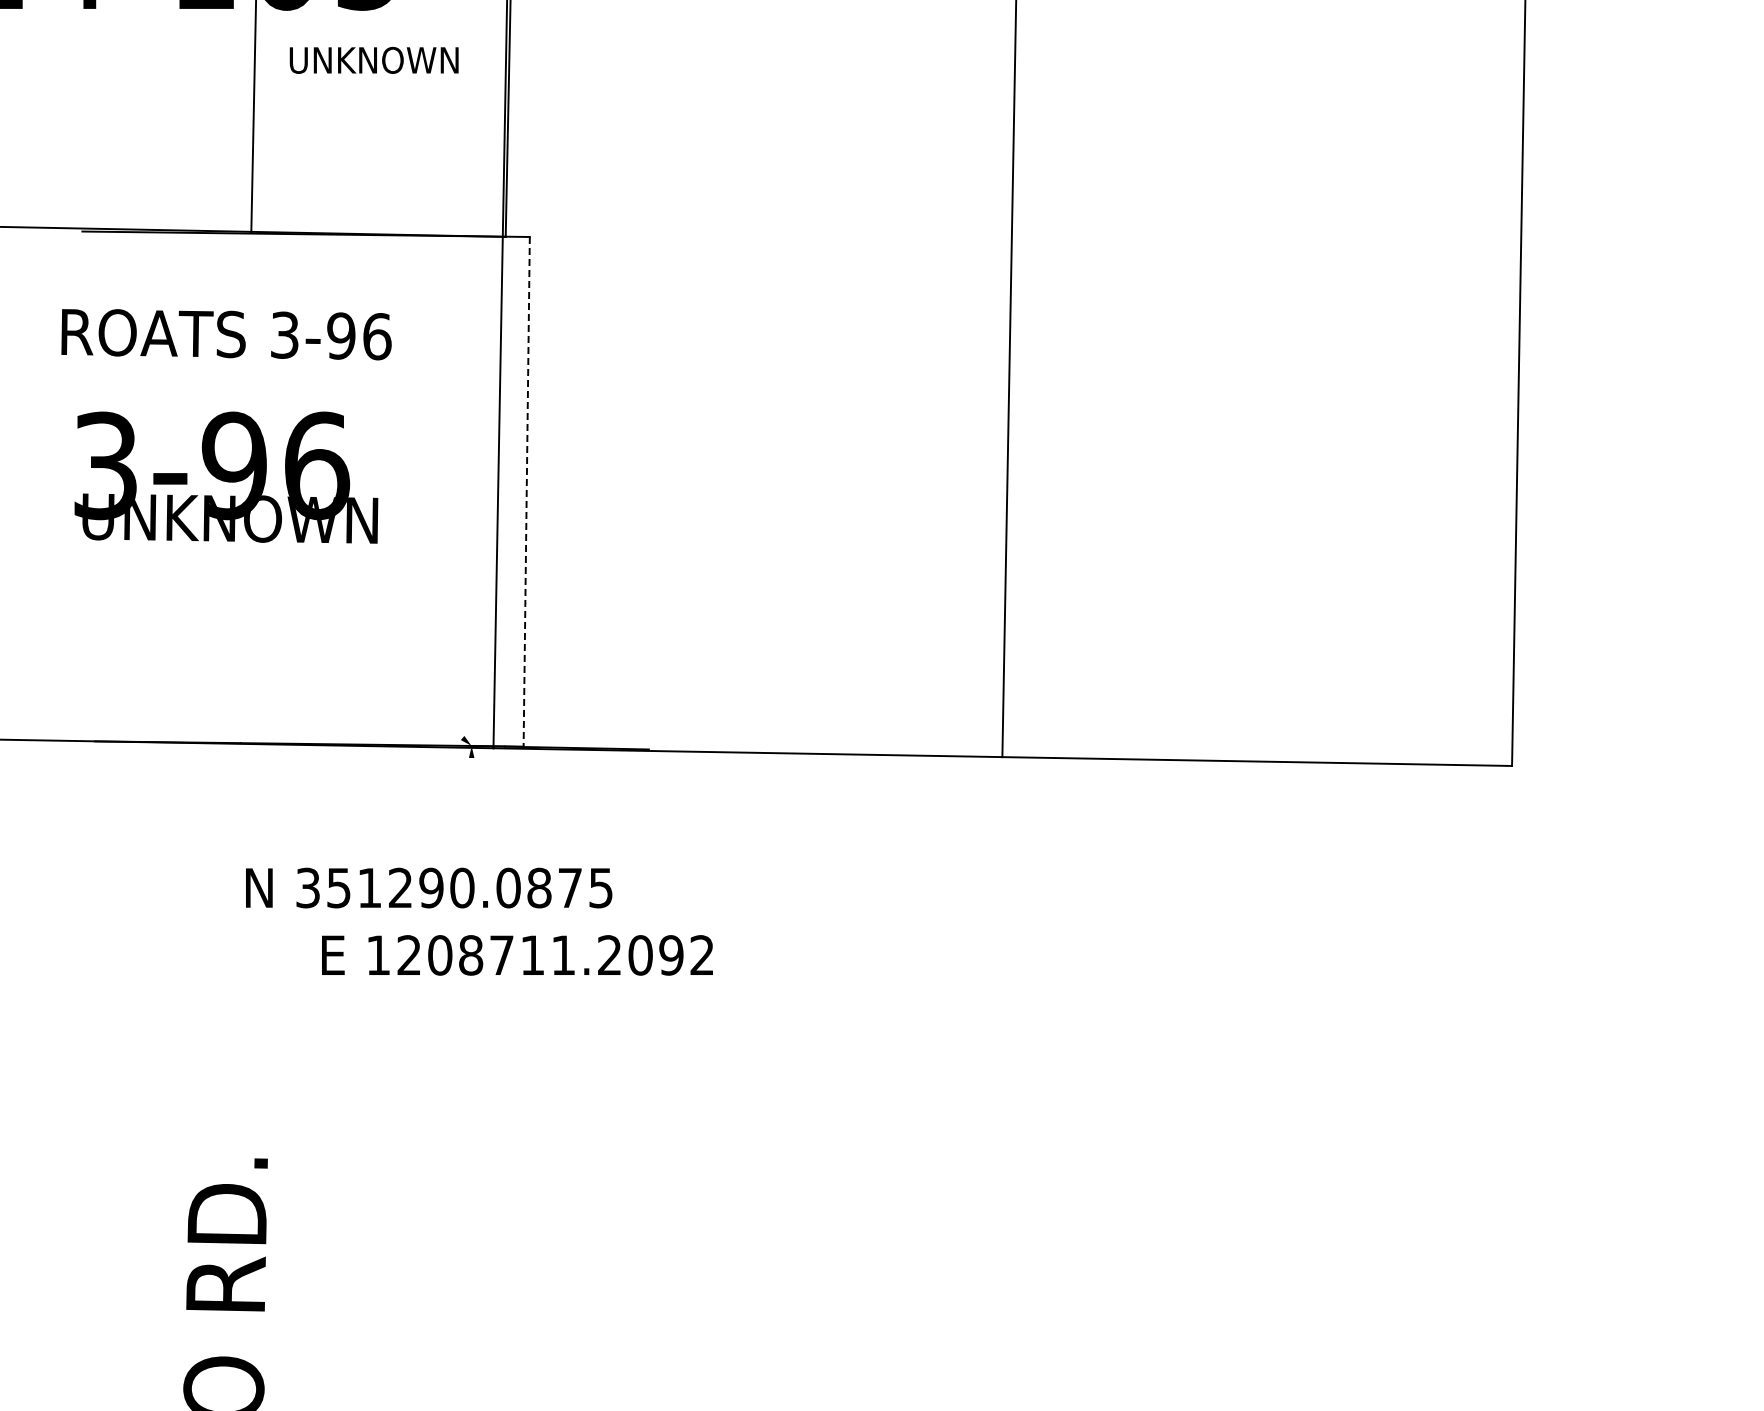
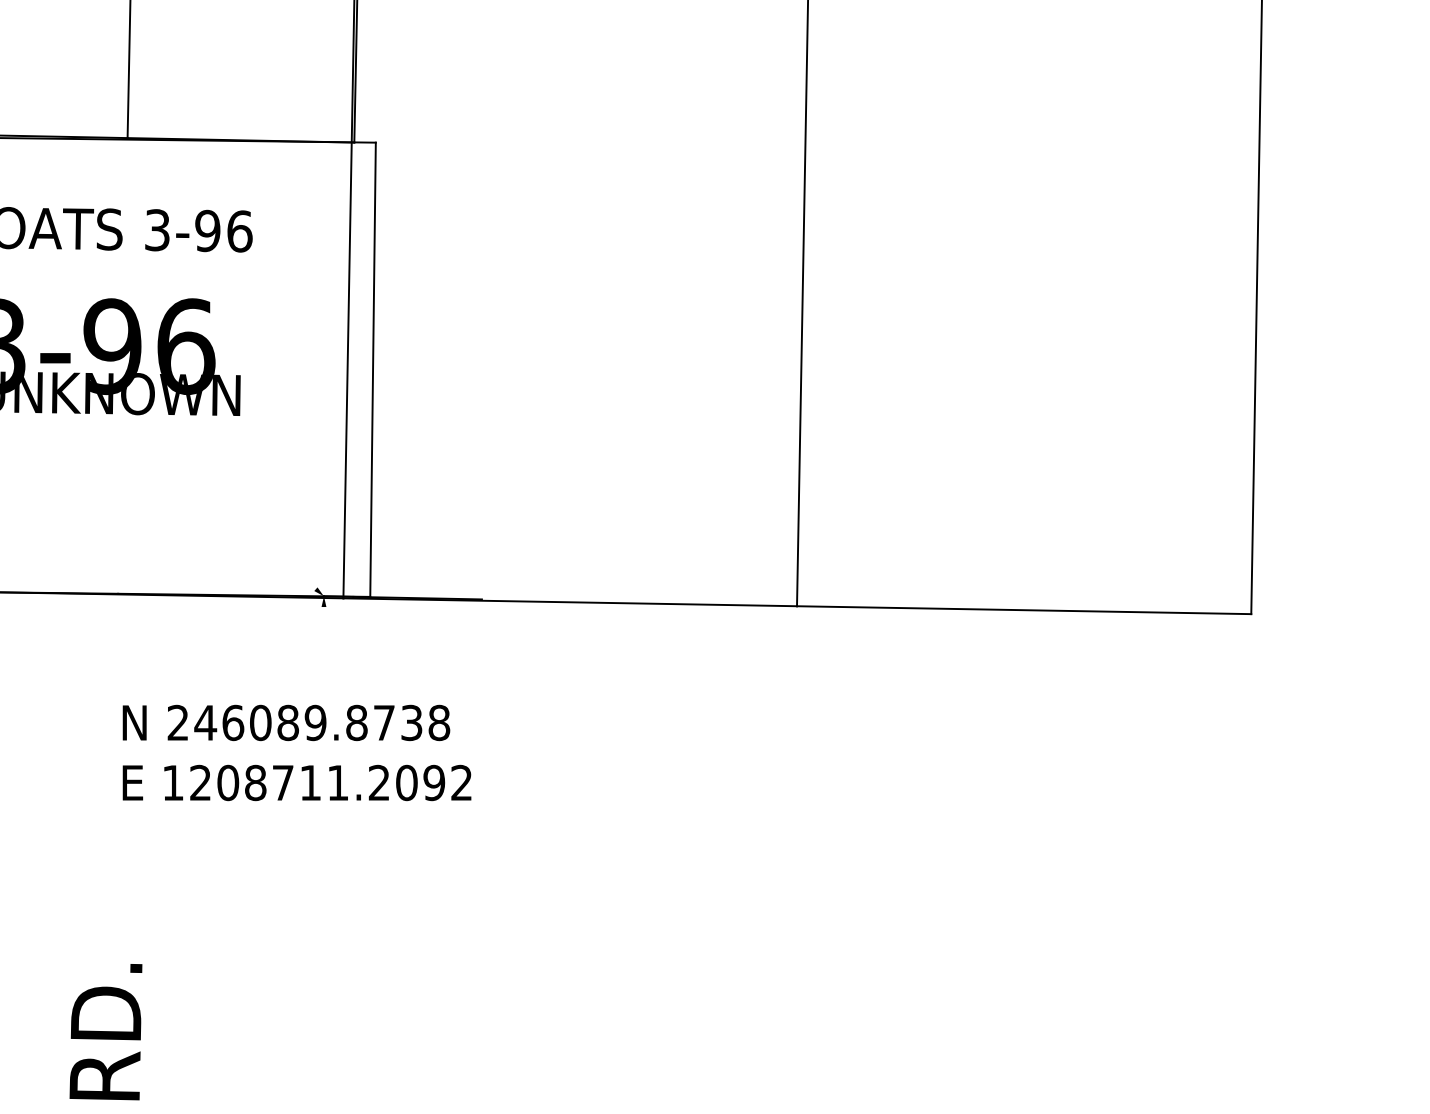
line: (526, 491) -> (372, 369), dashed -> solid
text: (454, 887) -> (308, 722), 351290.0875 -> 246089.8738
text: (517, 955) -> (297, 783), moved

